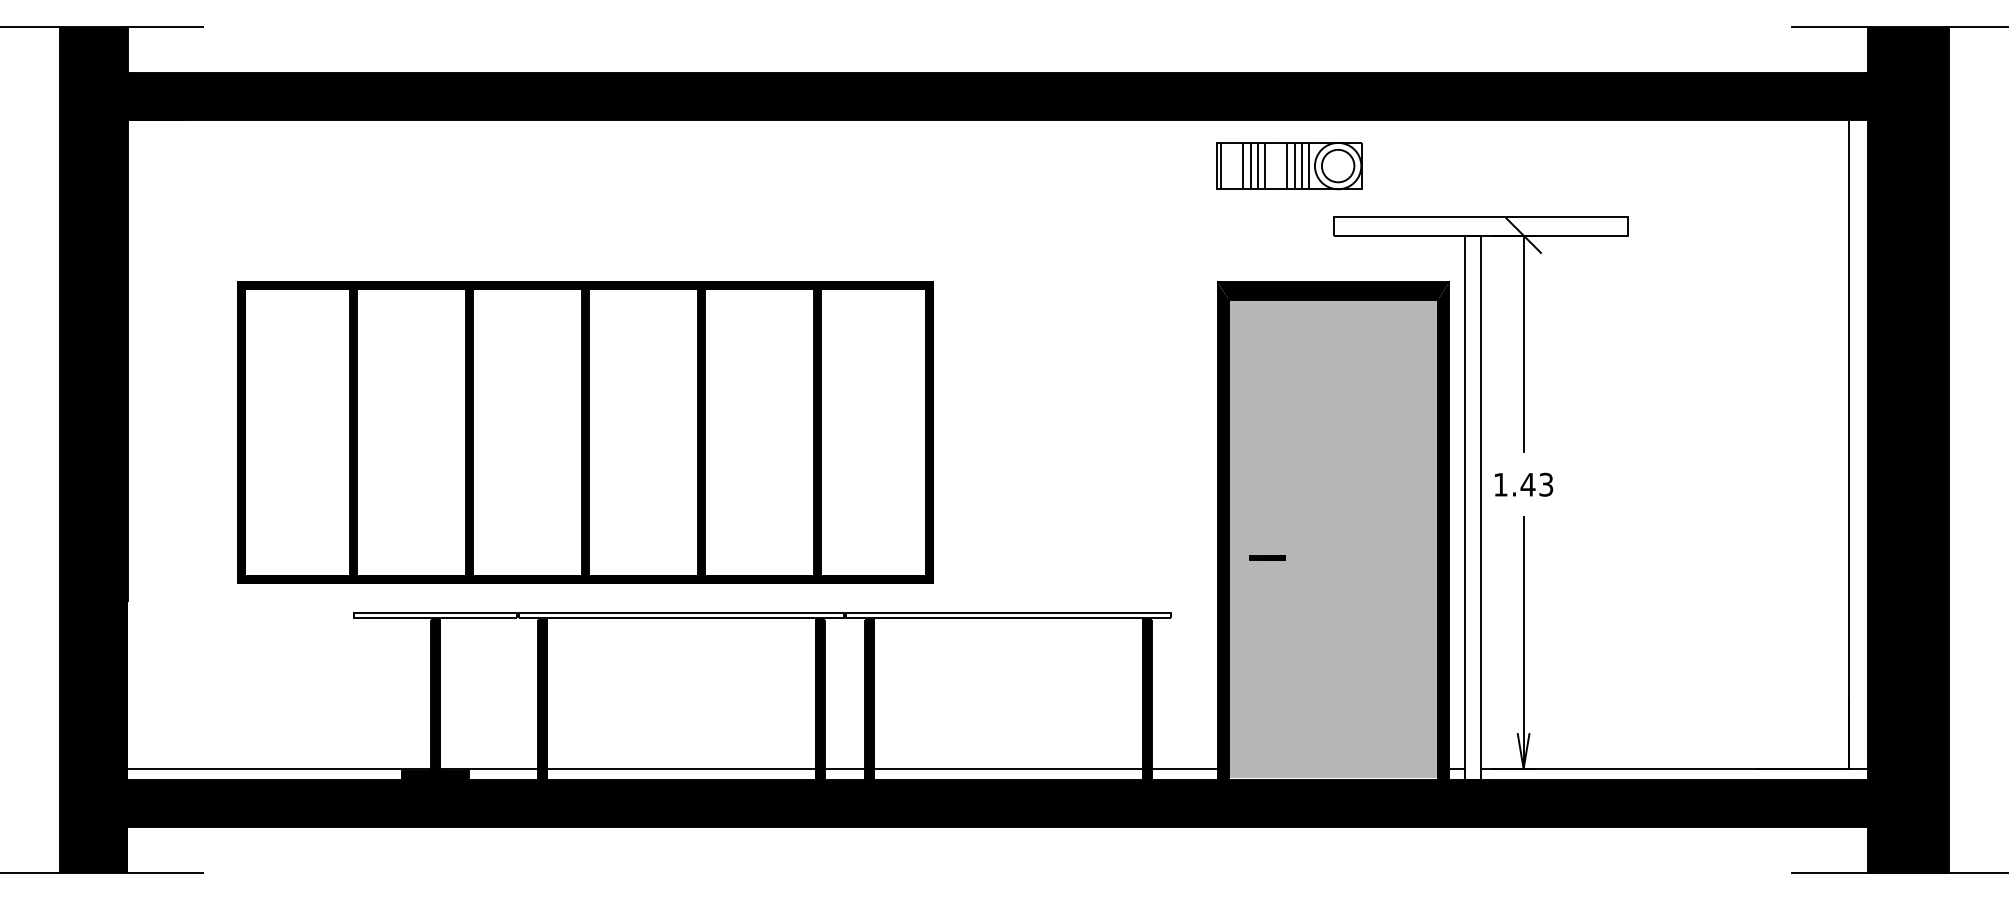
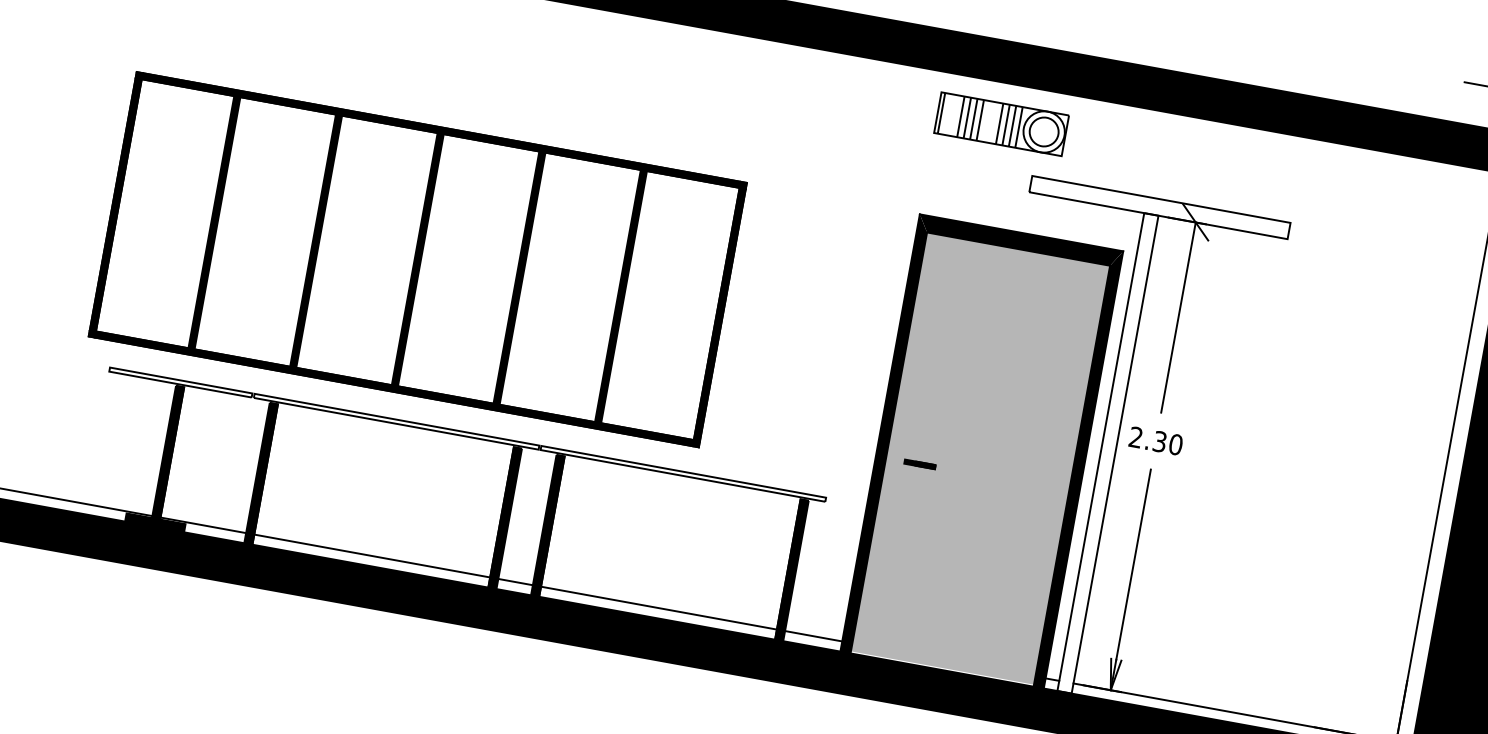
part: (585, 432) -> (417, 259), moved
text: (1523, 484) -> (1155, 440), 1.43 -> 2.30

